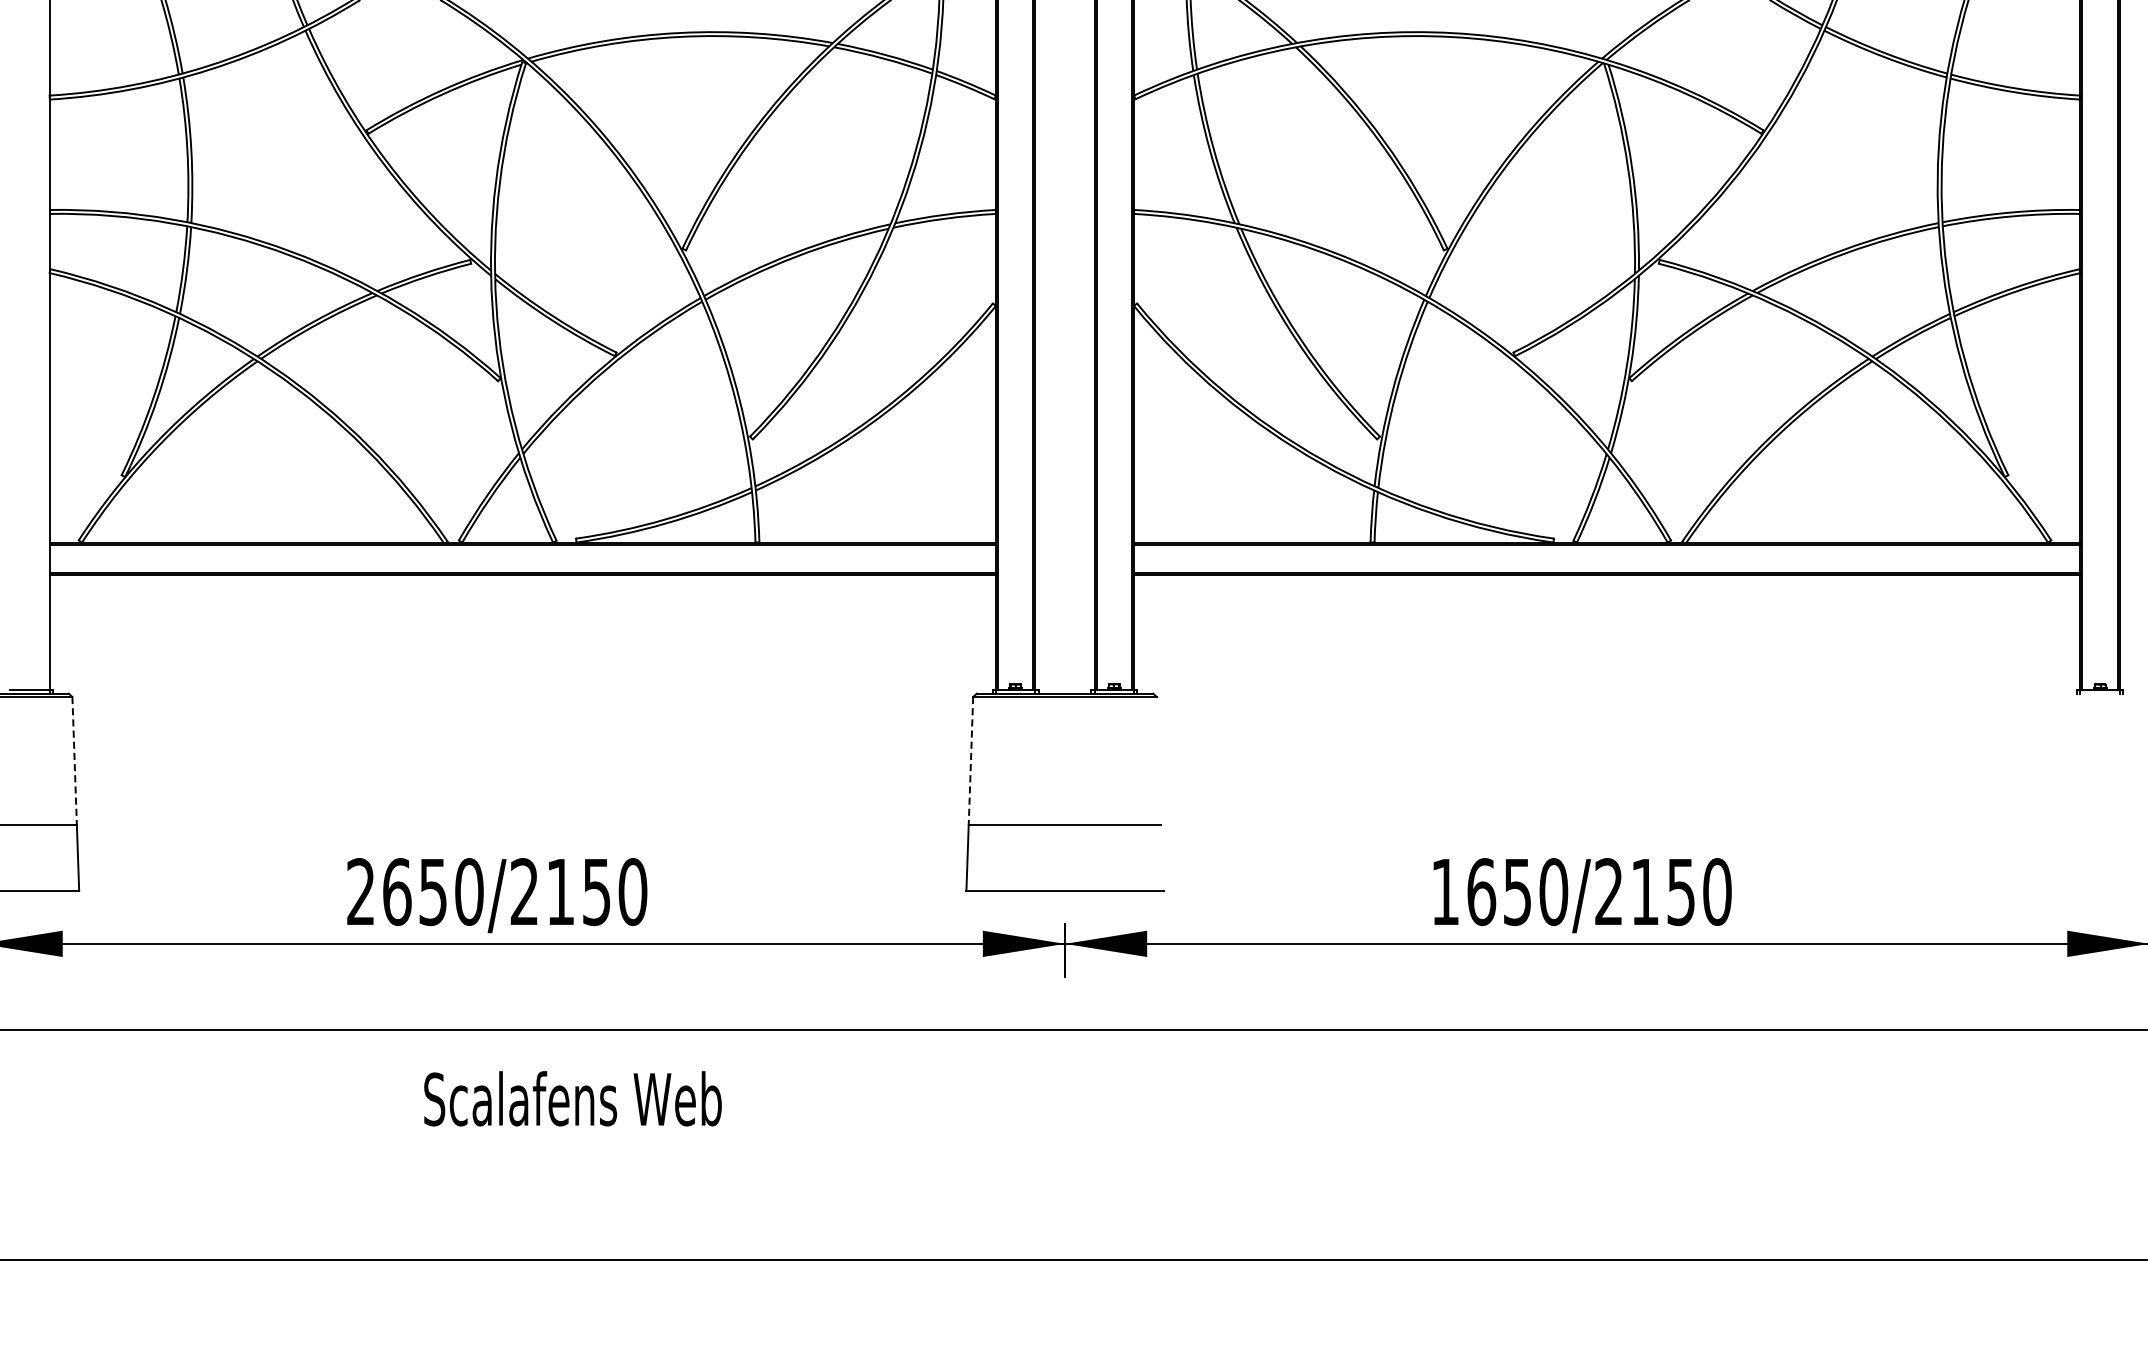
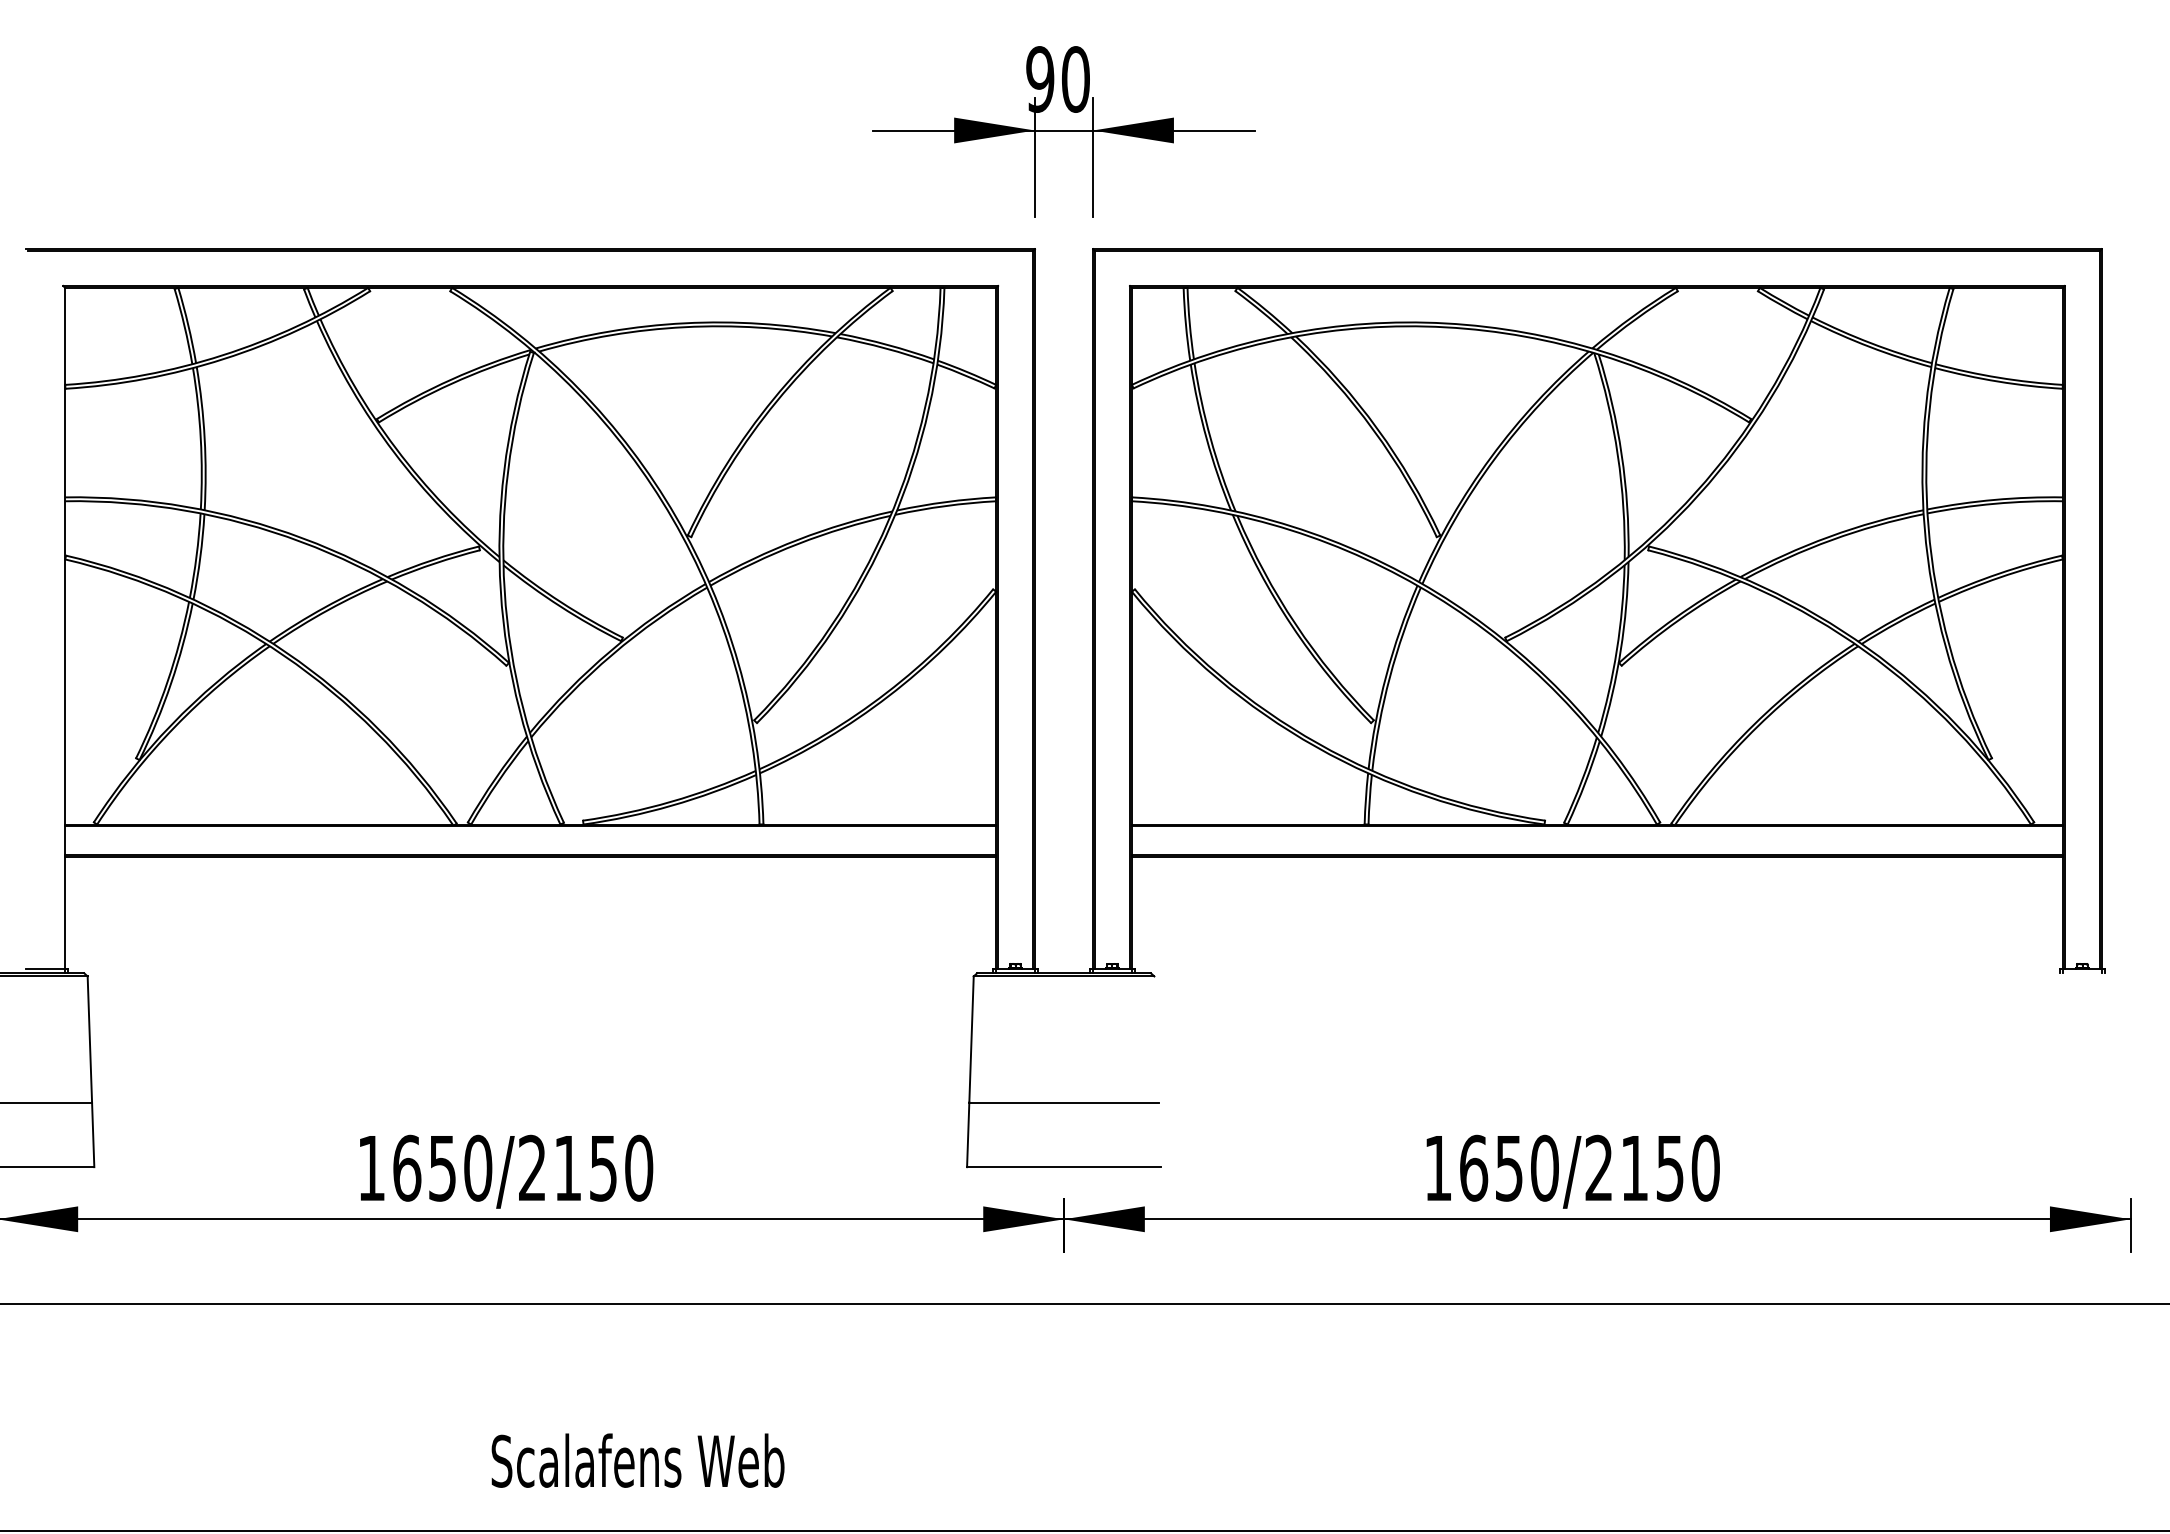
line: (74, 761) -> (89, 1039), dashed -> solid
line: (970, 761) -> (971, 1039), dashed -> solid
text: (360, 891) -> (371, 1167), 2650/2150 -> 1650/2150
text: (572, 1098) -> (637, 1460), moved

